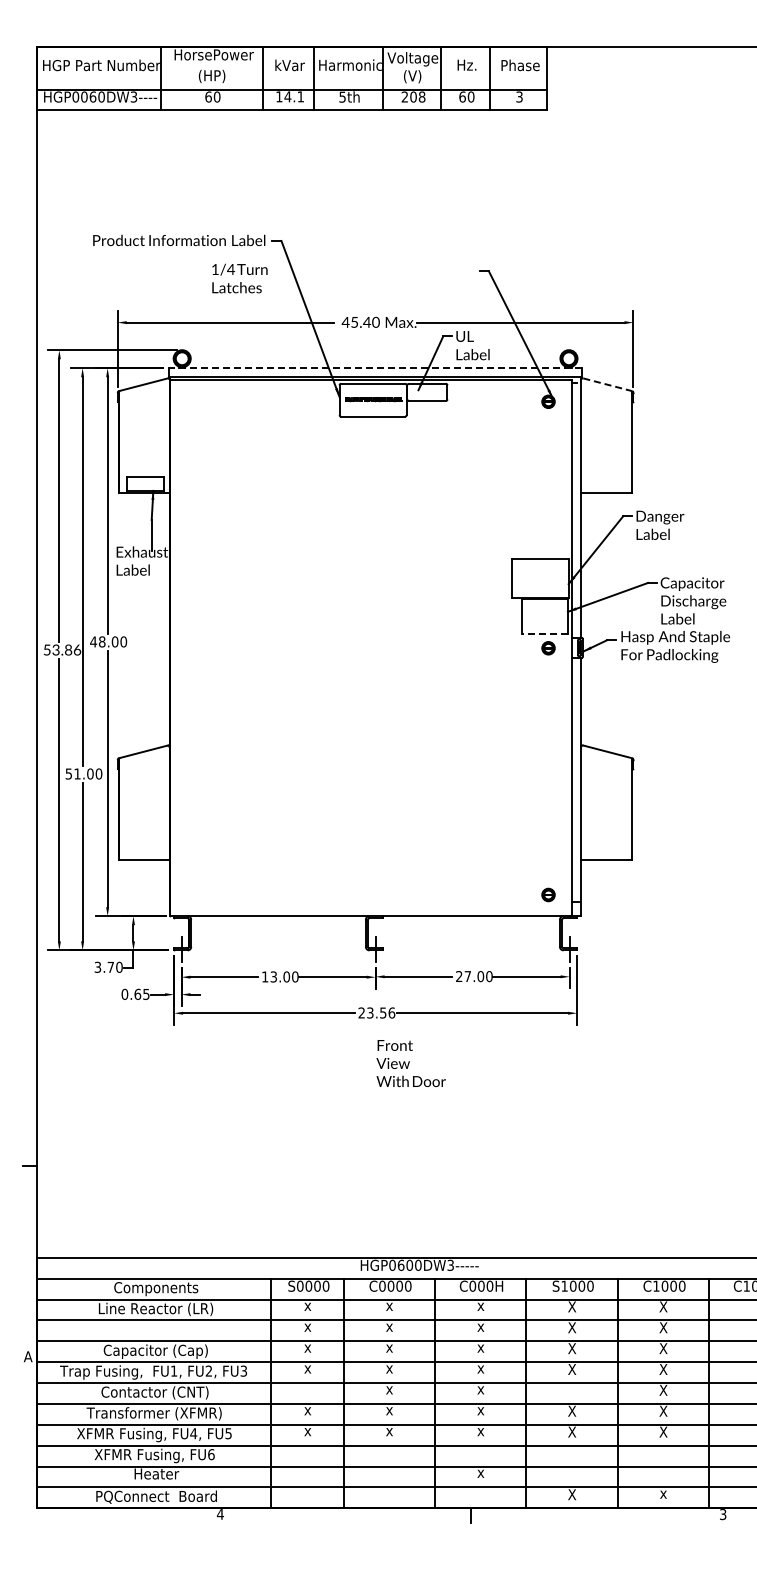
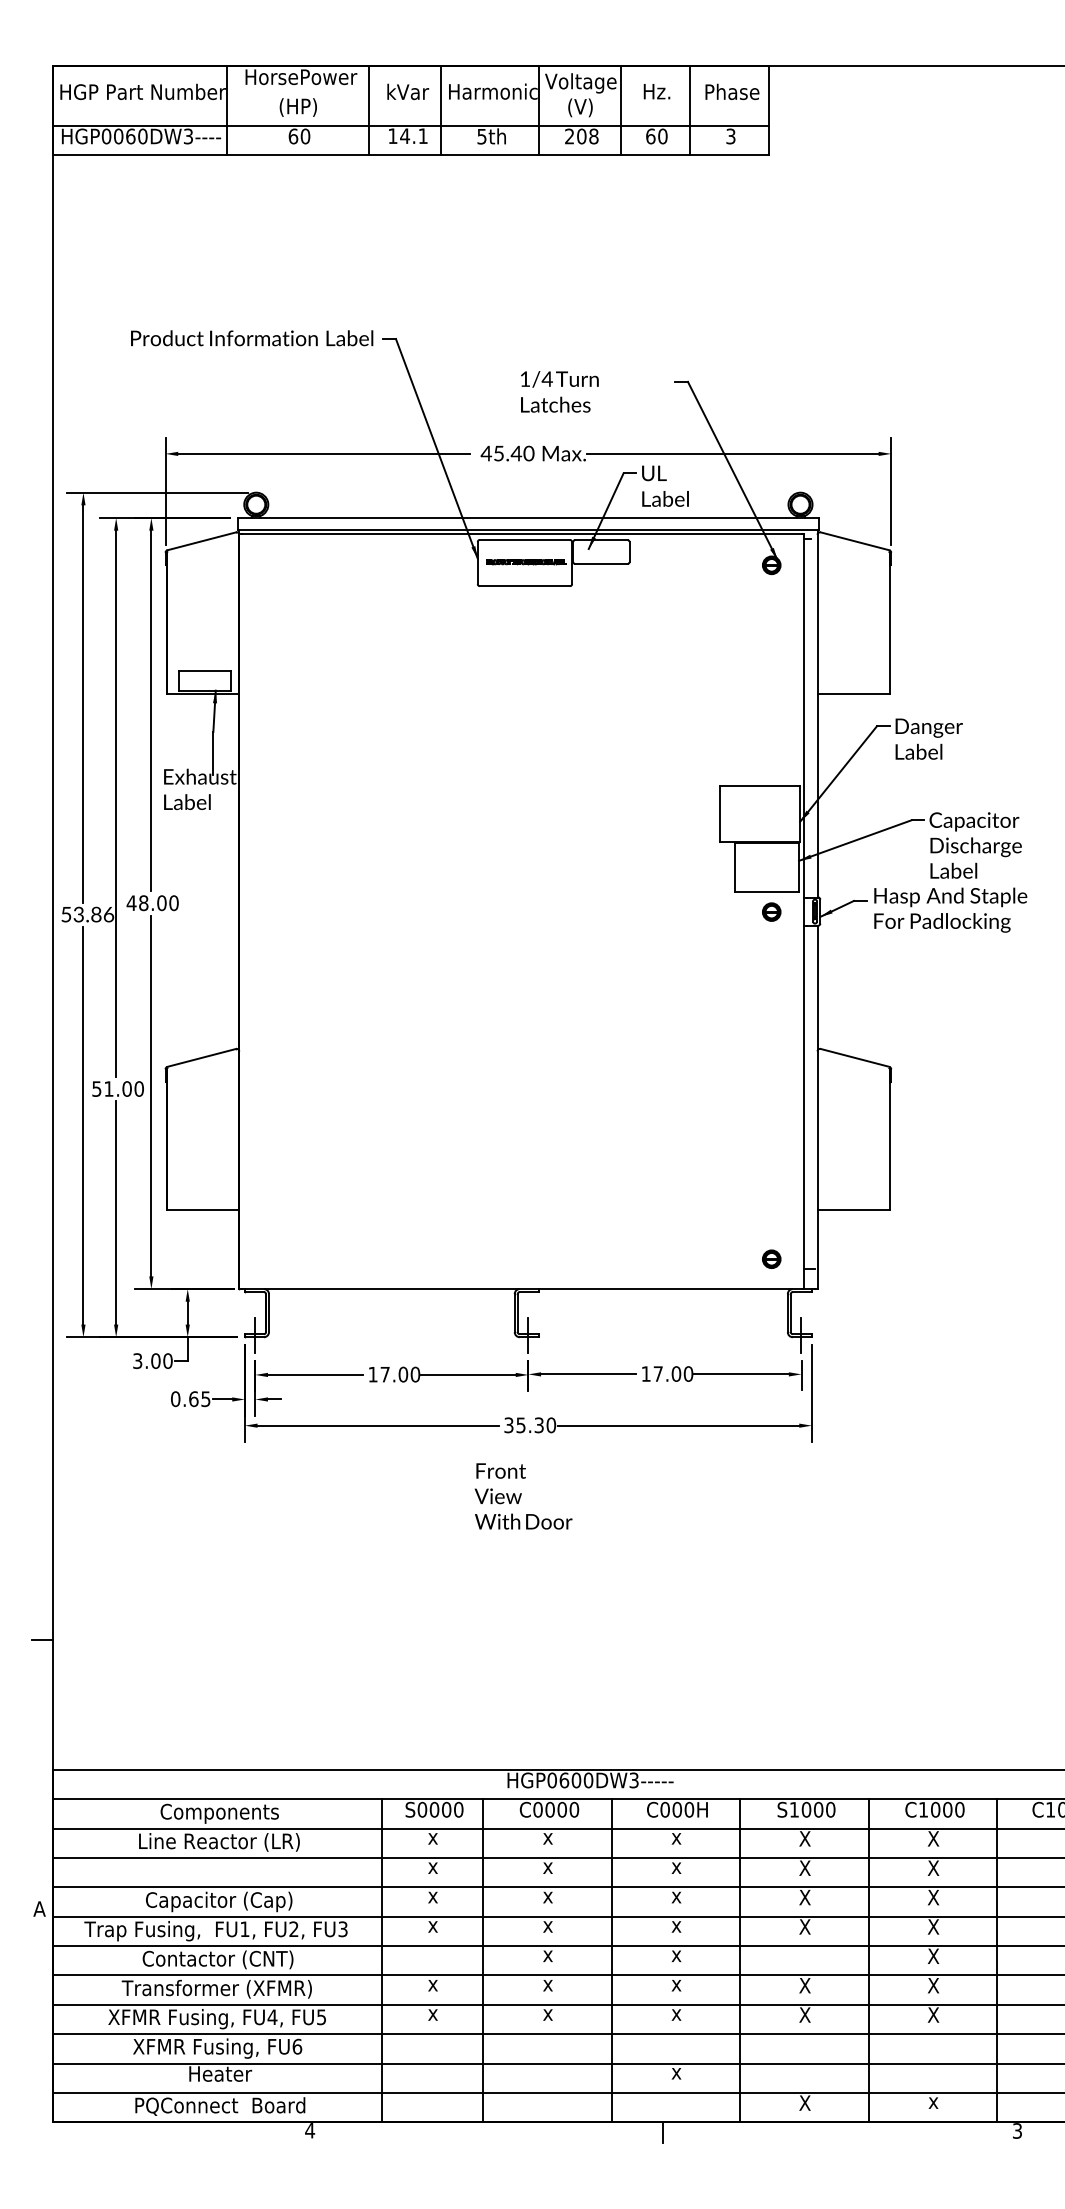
text: (239, 278) -> (559, 391), moved
line: (375, 368) -> (528, 518), dashed -> solid
line: (608, 384) -> (856, 540), dashed -> solid
line: (545, 633) -> (767, 891), dashed -> solid
text: (110, 966) -> (155, 1359), 3.70 -> 3.00
text: (273, 976) -> (384, 1373), 13.00 -> 17.00
text: (459, 976) -> (646, 1373), 27.00 -> 17.00
text: (376, 1012) -> (529, 1424), 23.56 -> 35.30
text: (410, 1063) -> (522, 1496), moved

